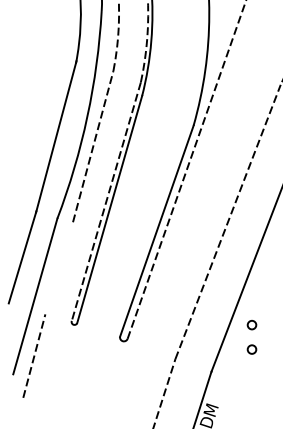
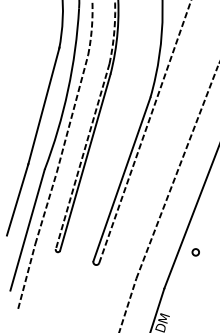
line: (58, 268) -> (45, 208), added
circle: (251, 349) -> (195, 271), removed

